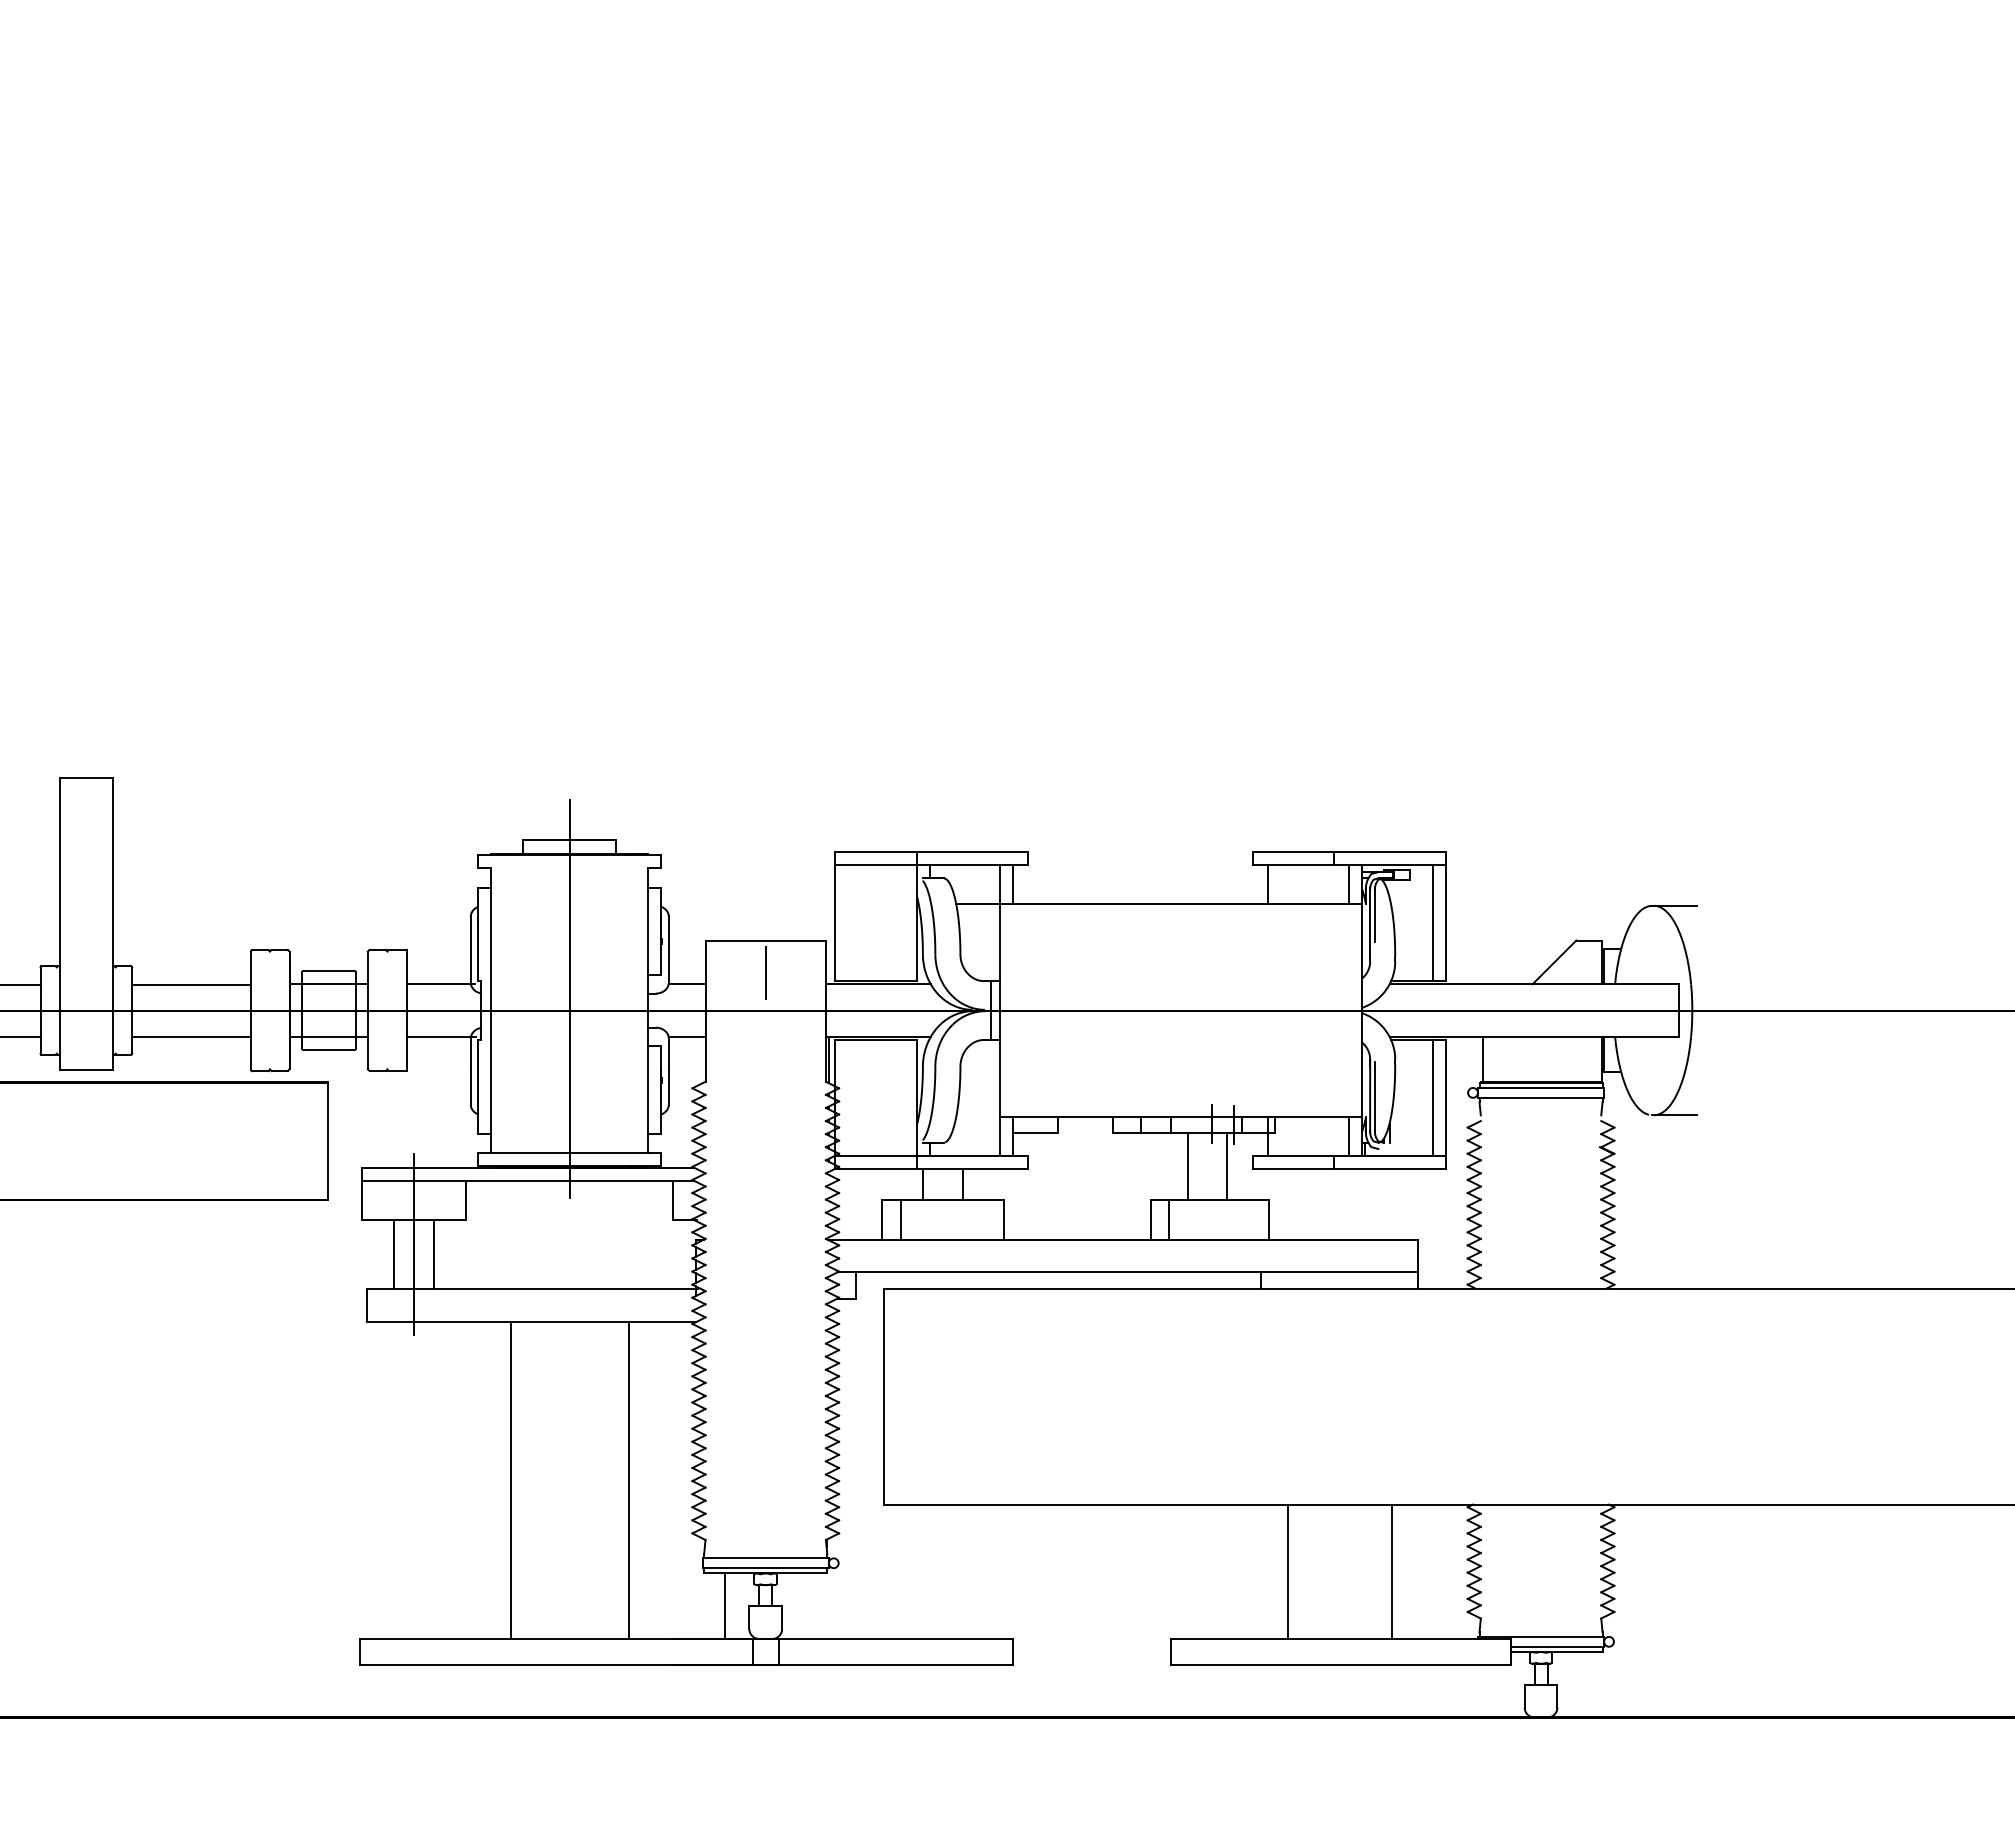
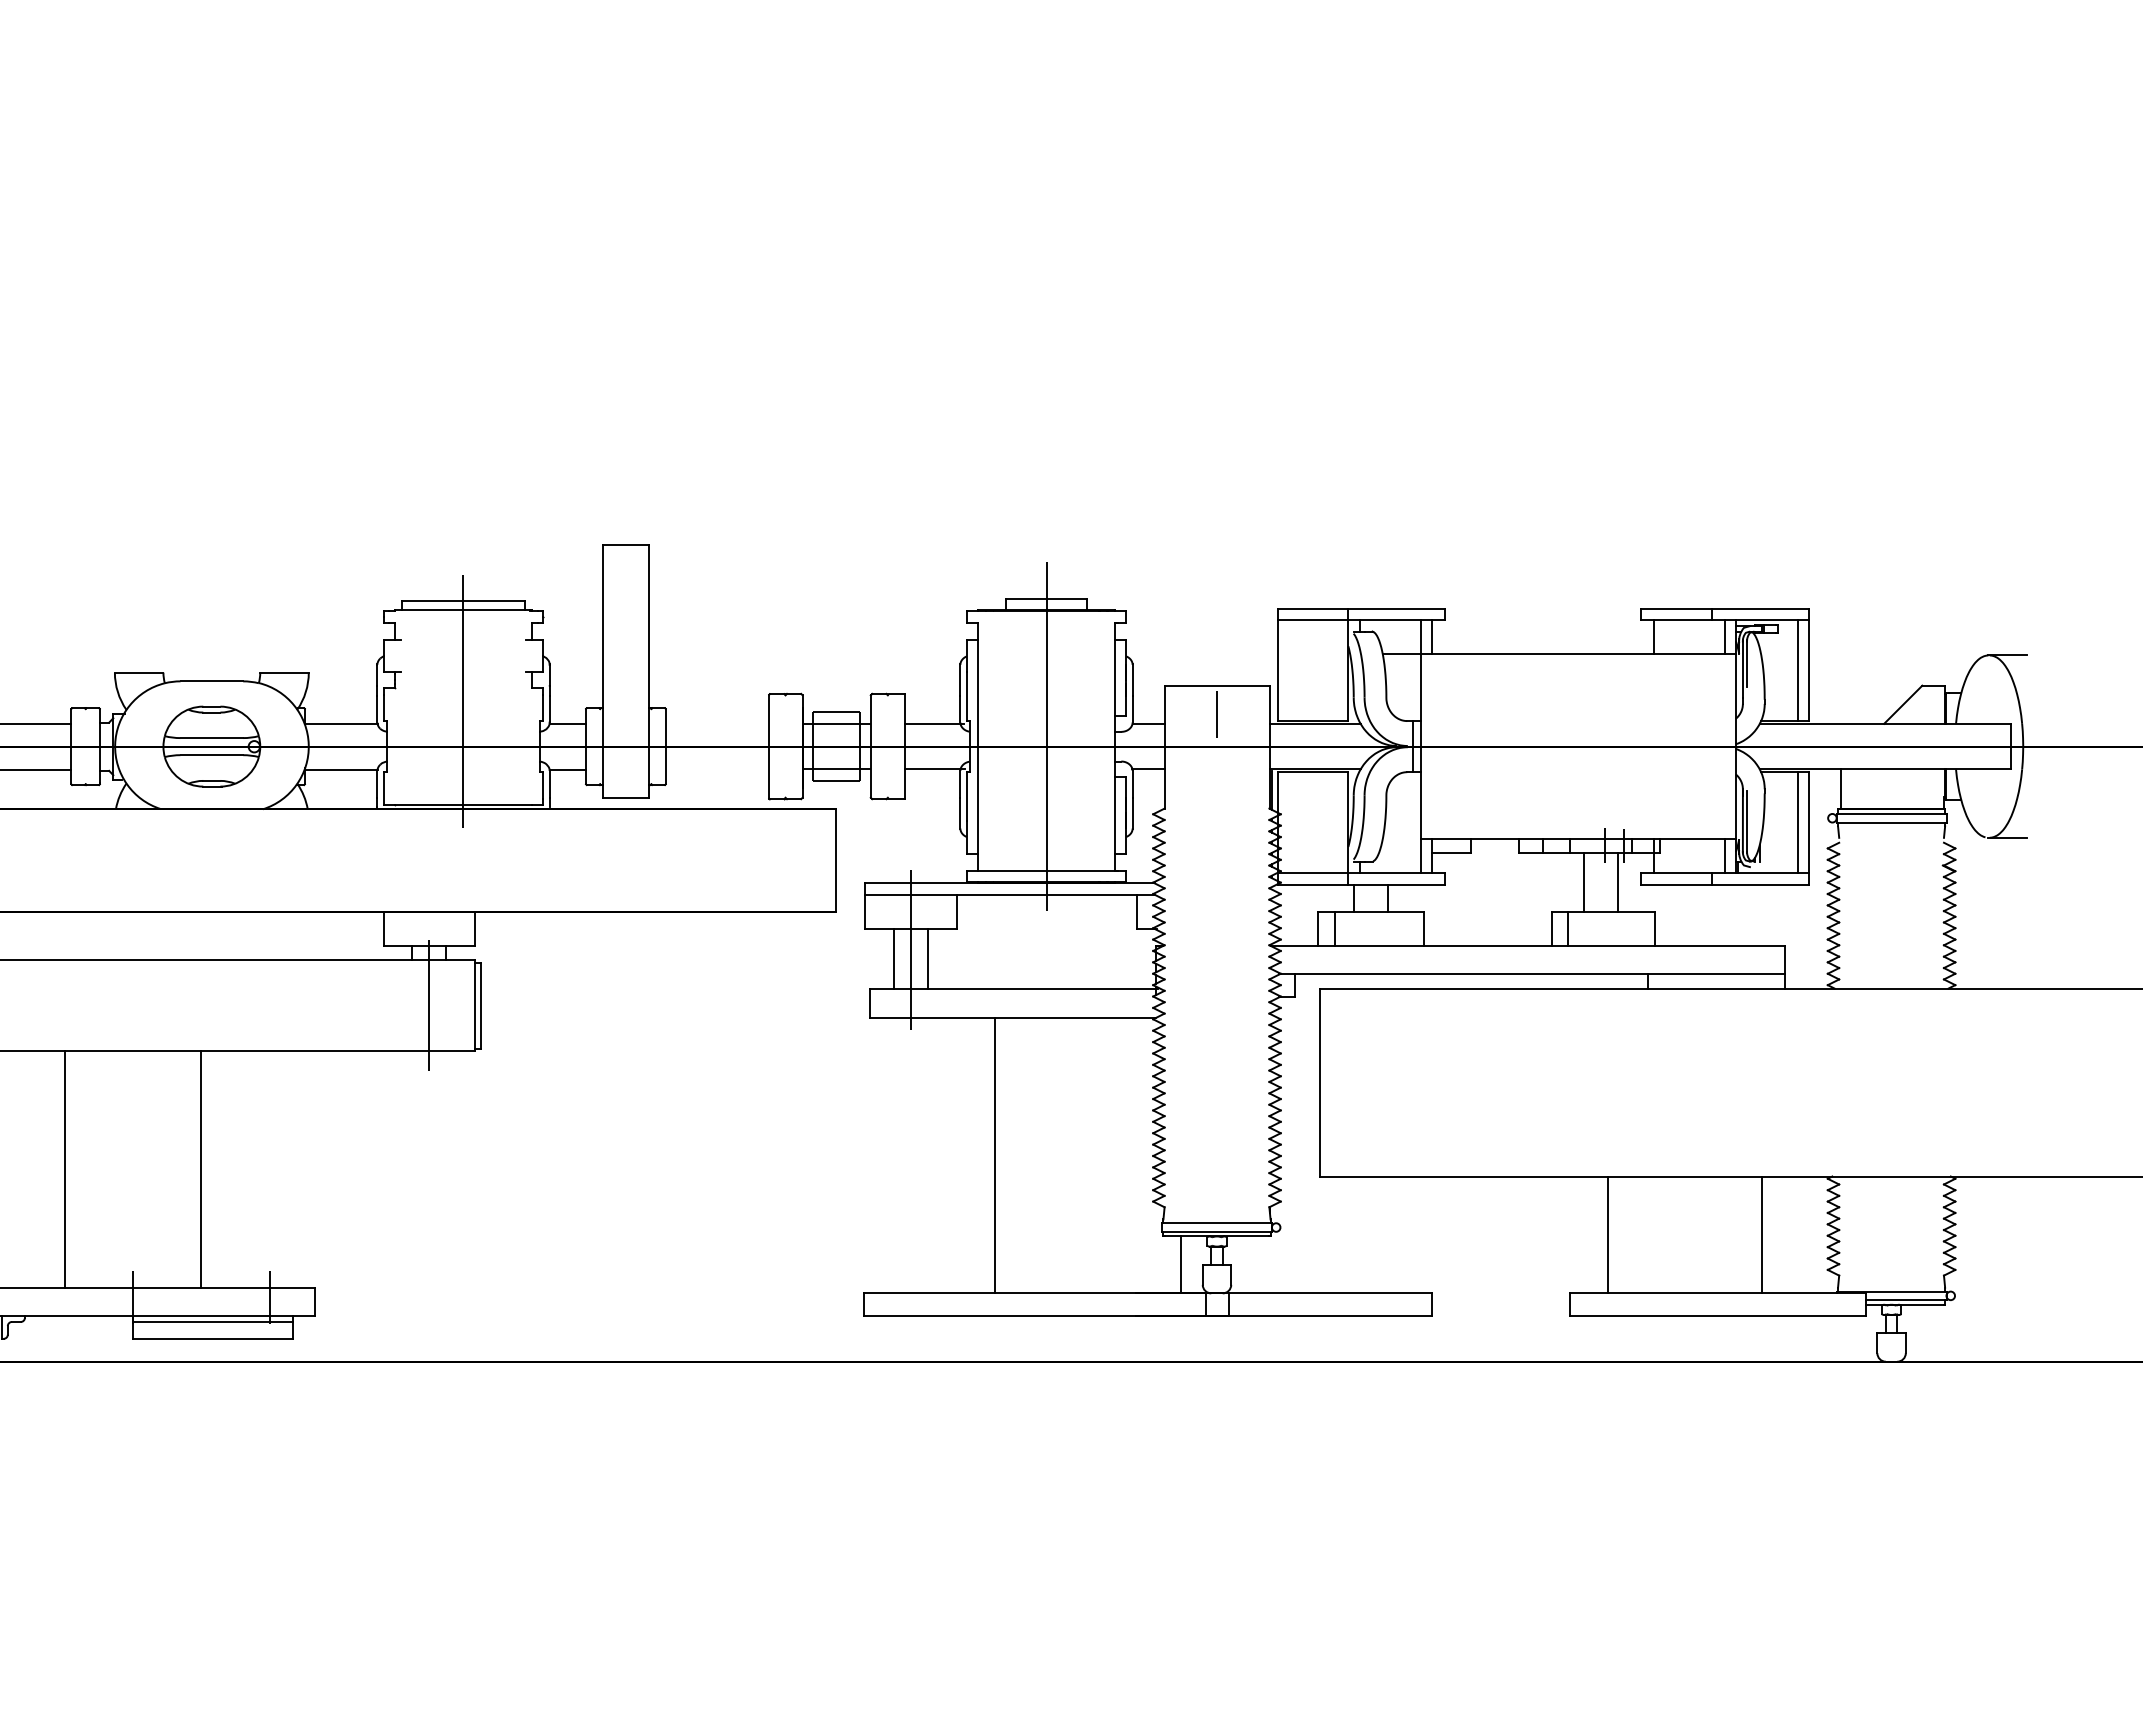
line: (191, 983) -> (717, 723), removed
line: (191, 1036) -> (717, 769), removed
line: (628, 1480) -> (1097, 1155), removed
line: (1288, 1571) -> (1608, 1234), moved

